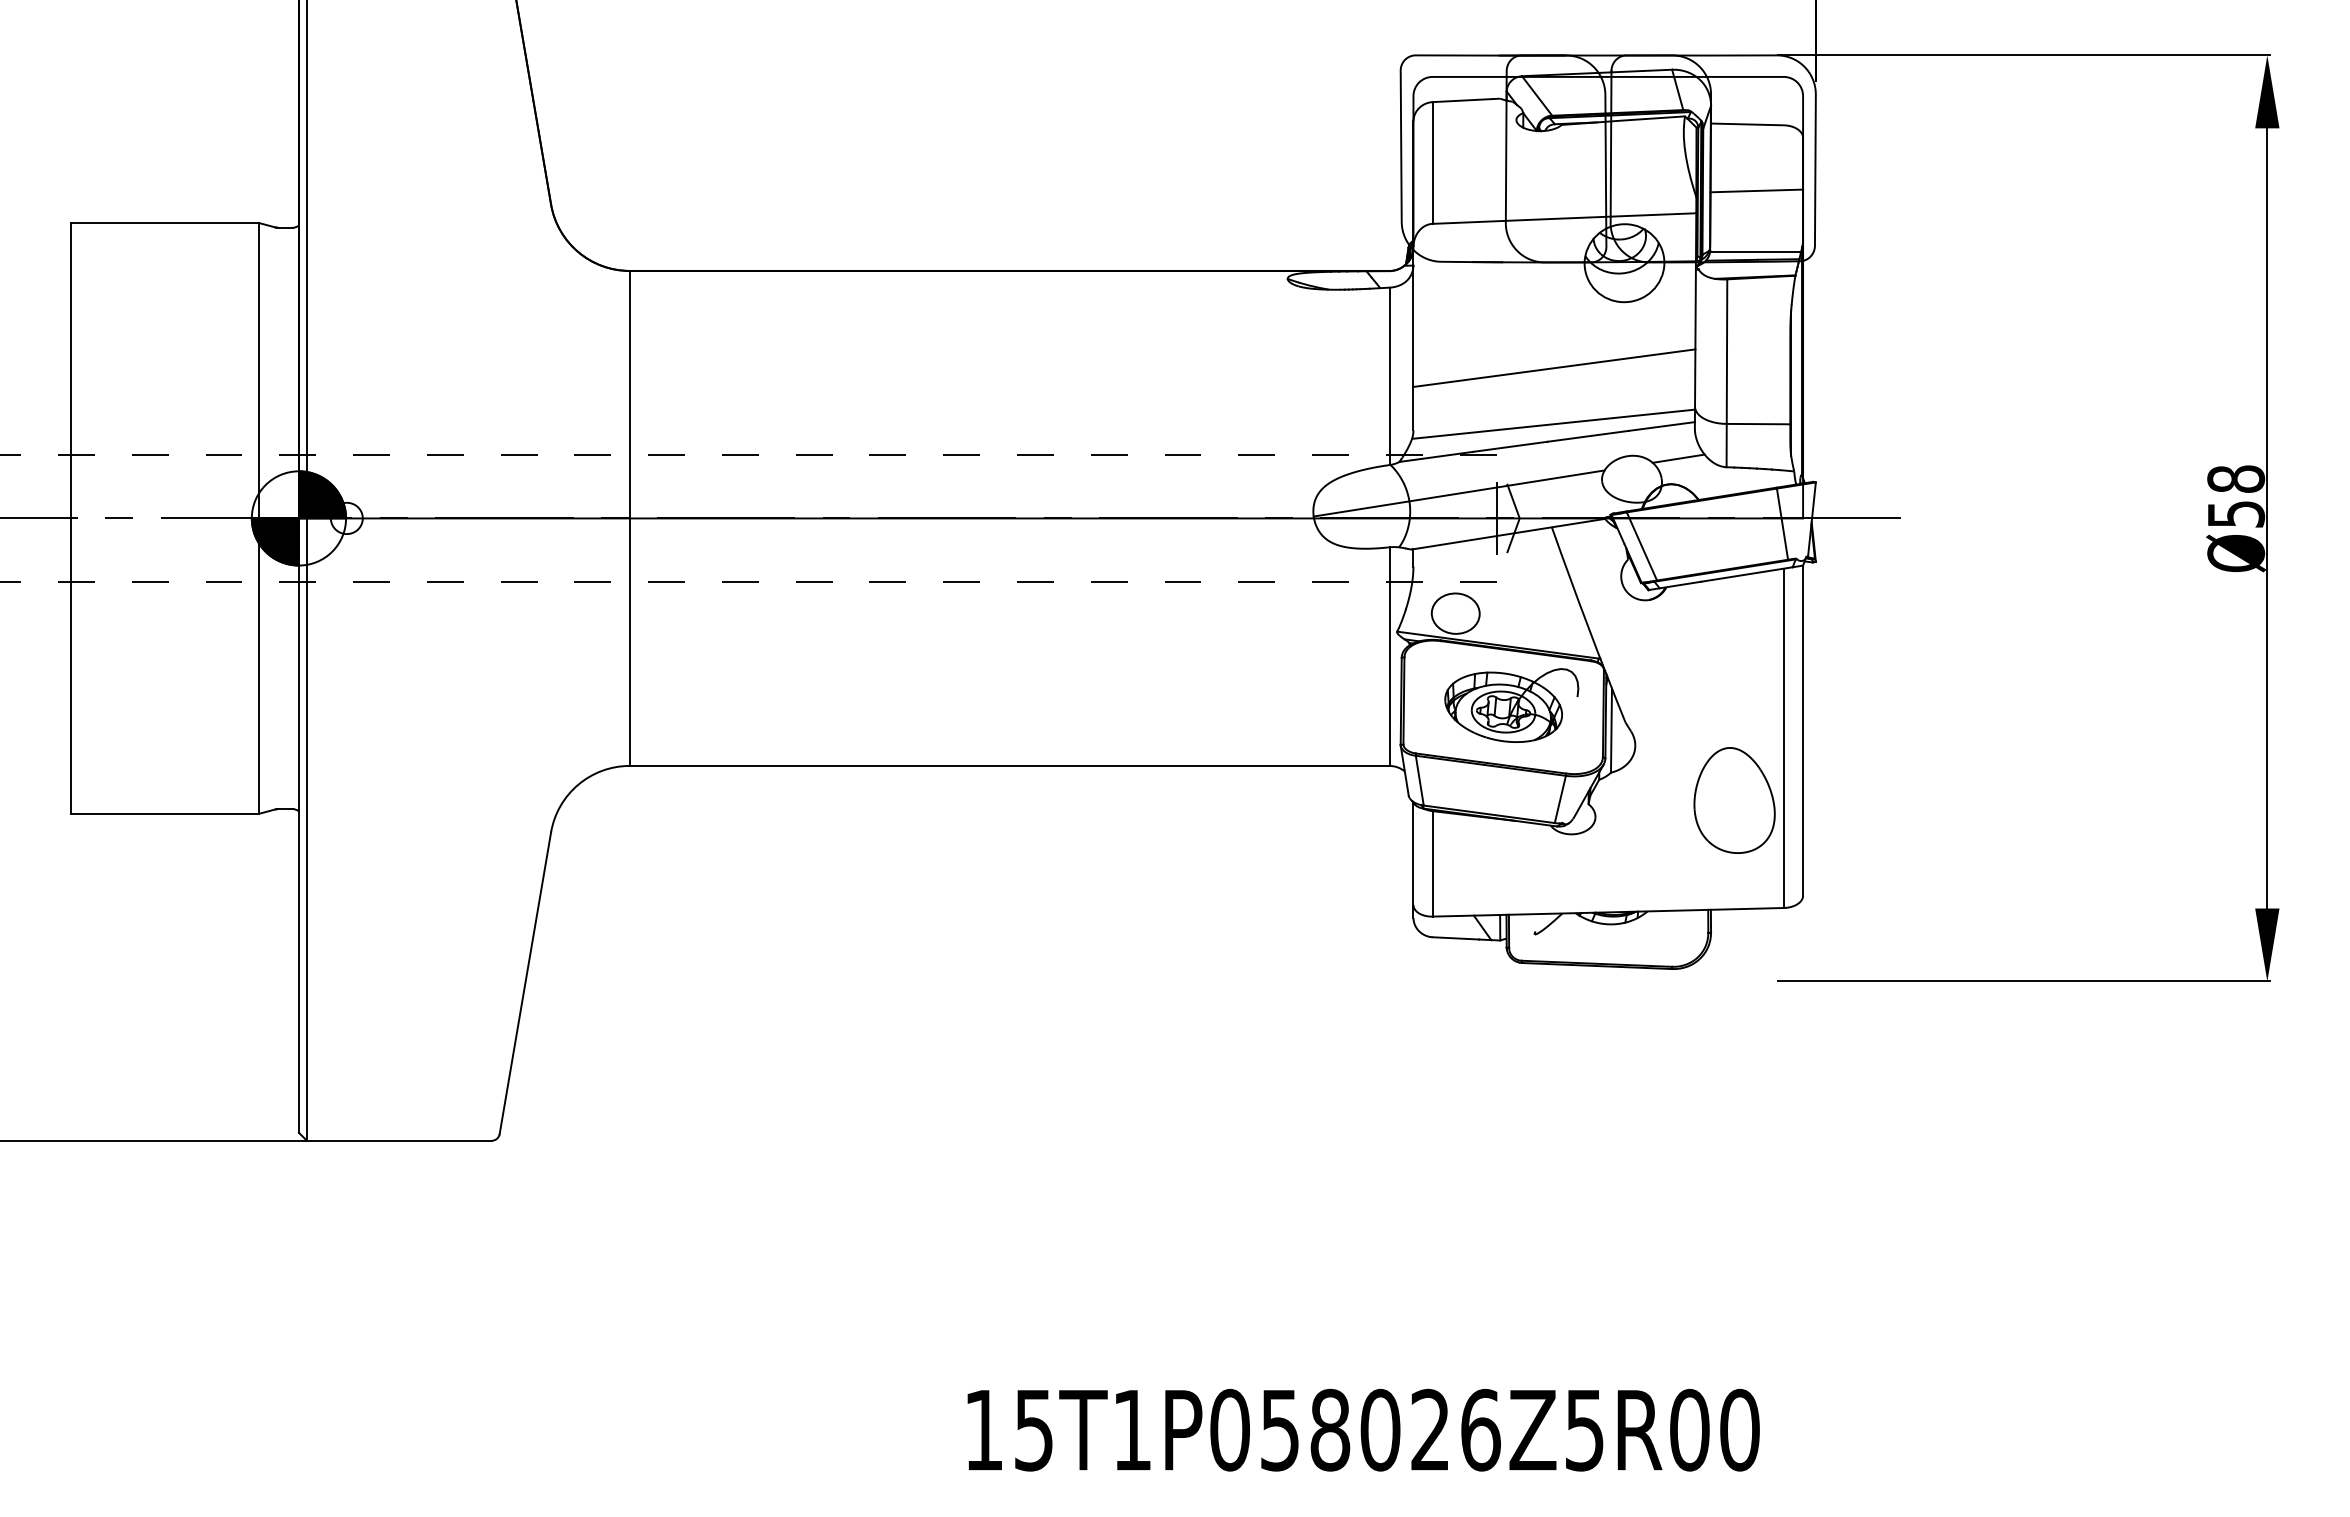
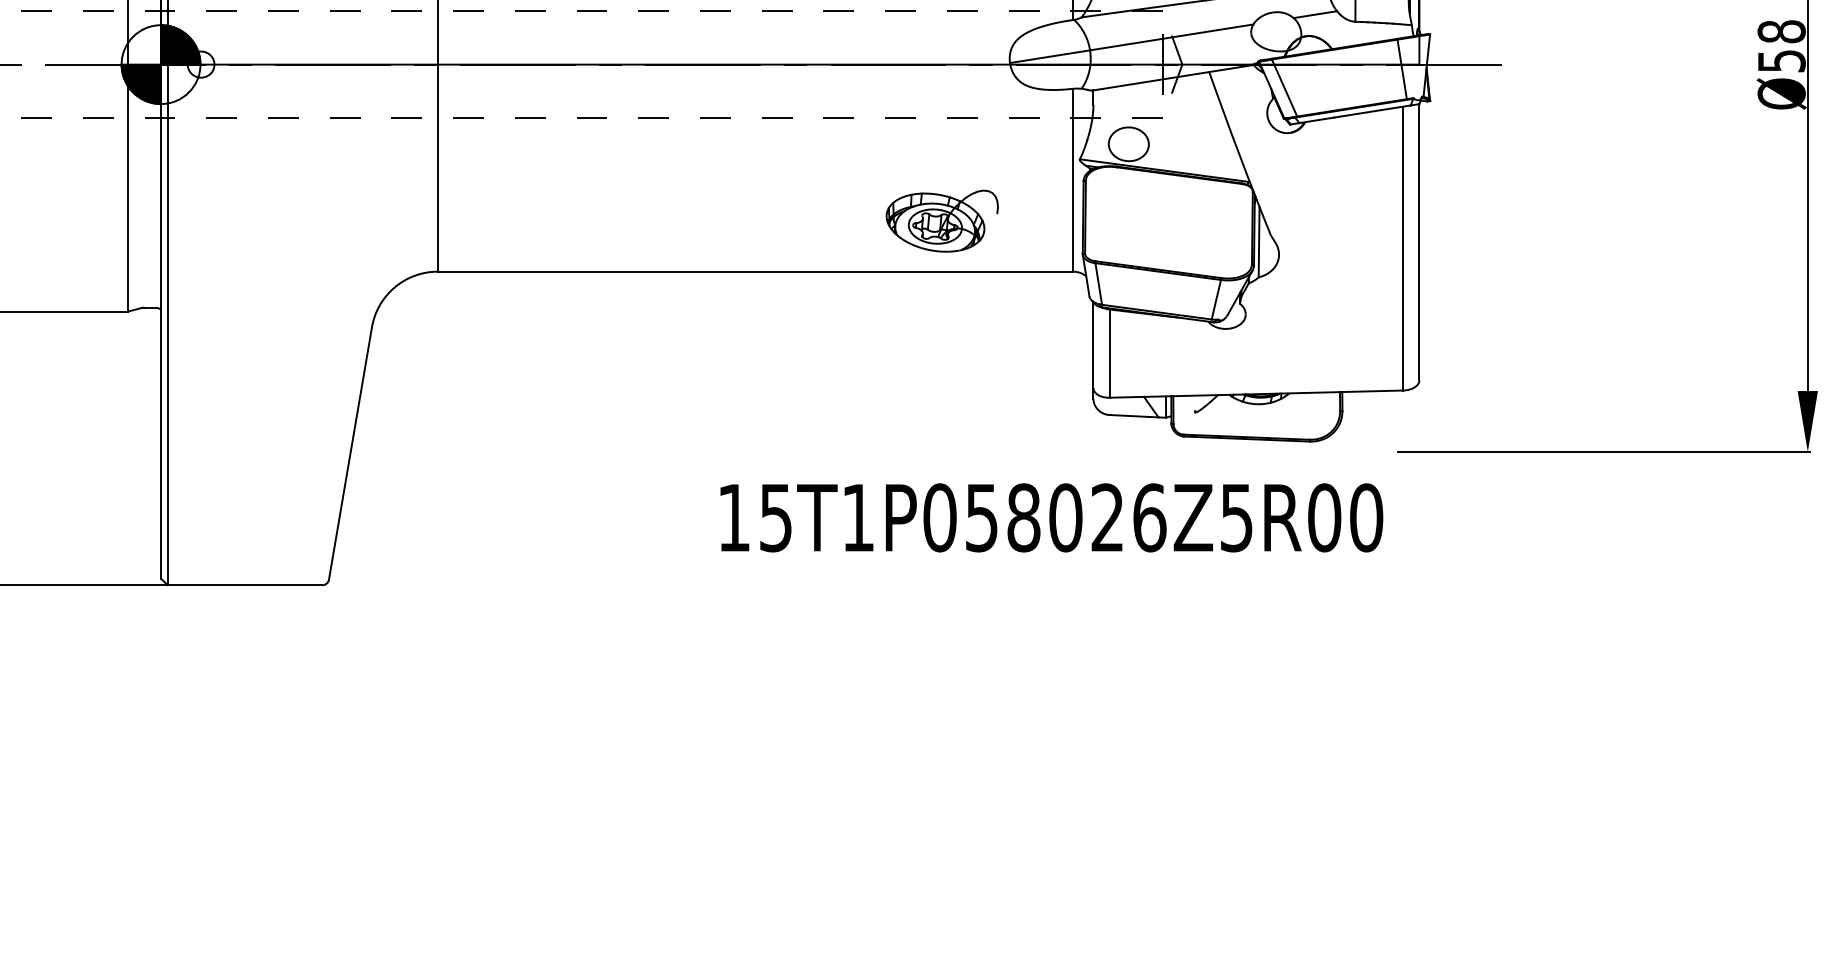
part: (1511, 705) -> (942, 221), moved
part: (1734, 800) -> (1362, 300), removed
text: (1363, 1429) -> (1051, 517), moved

